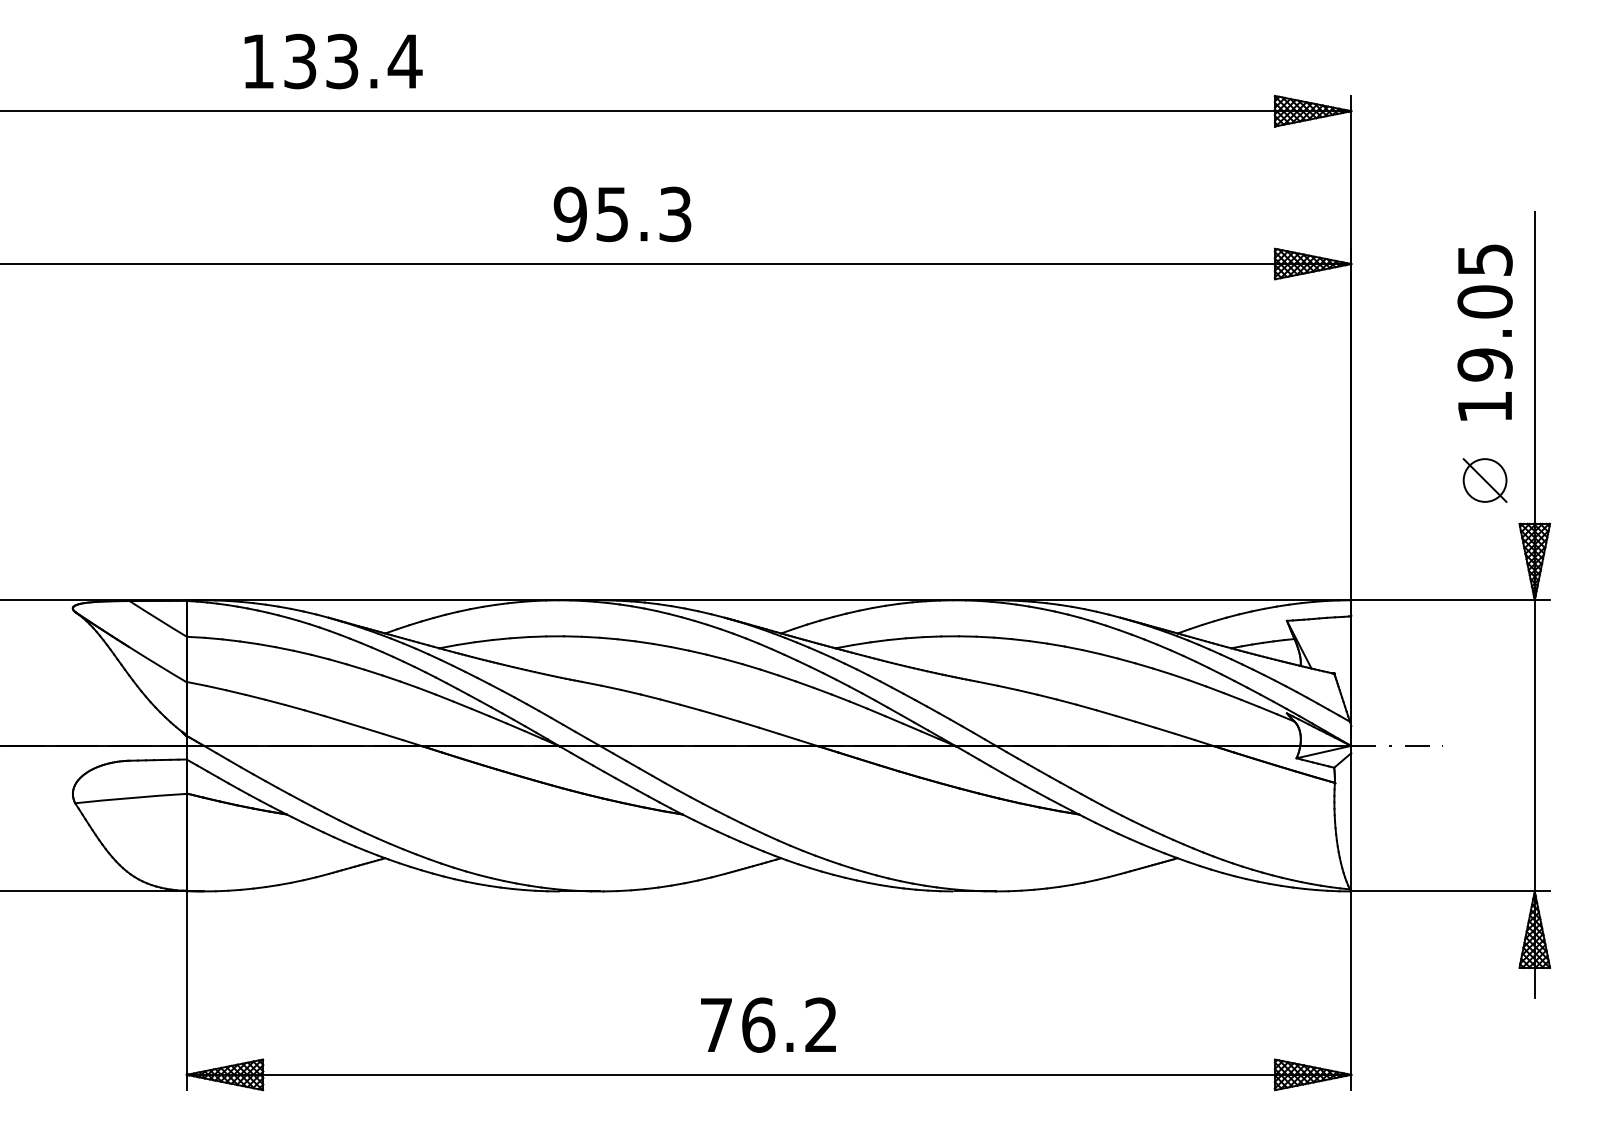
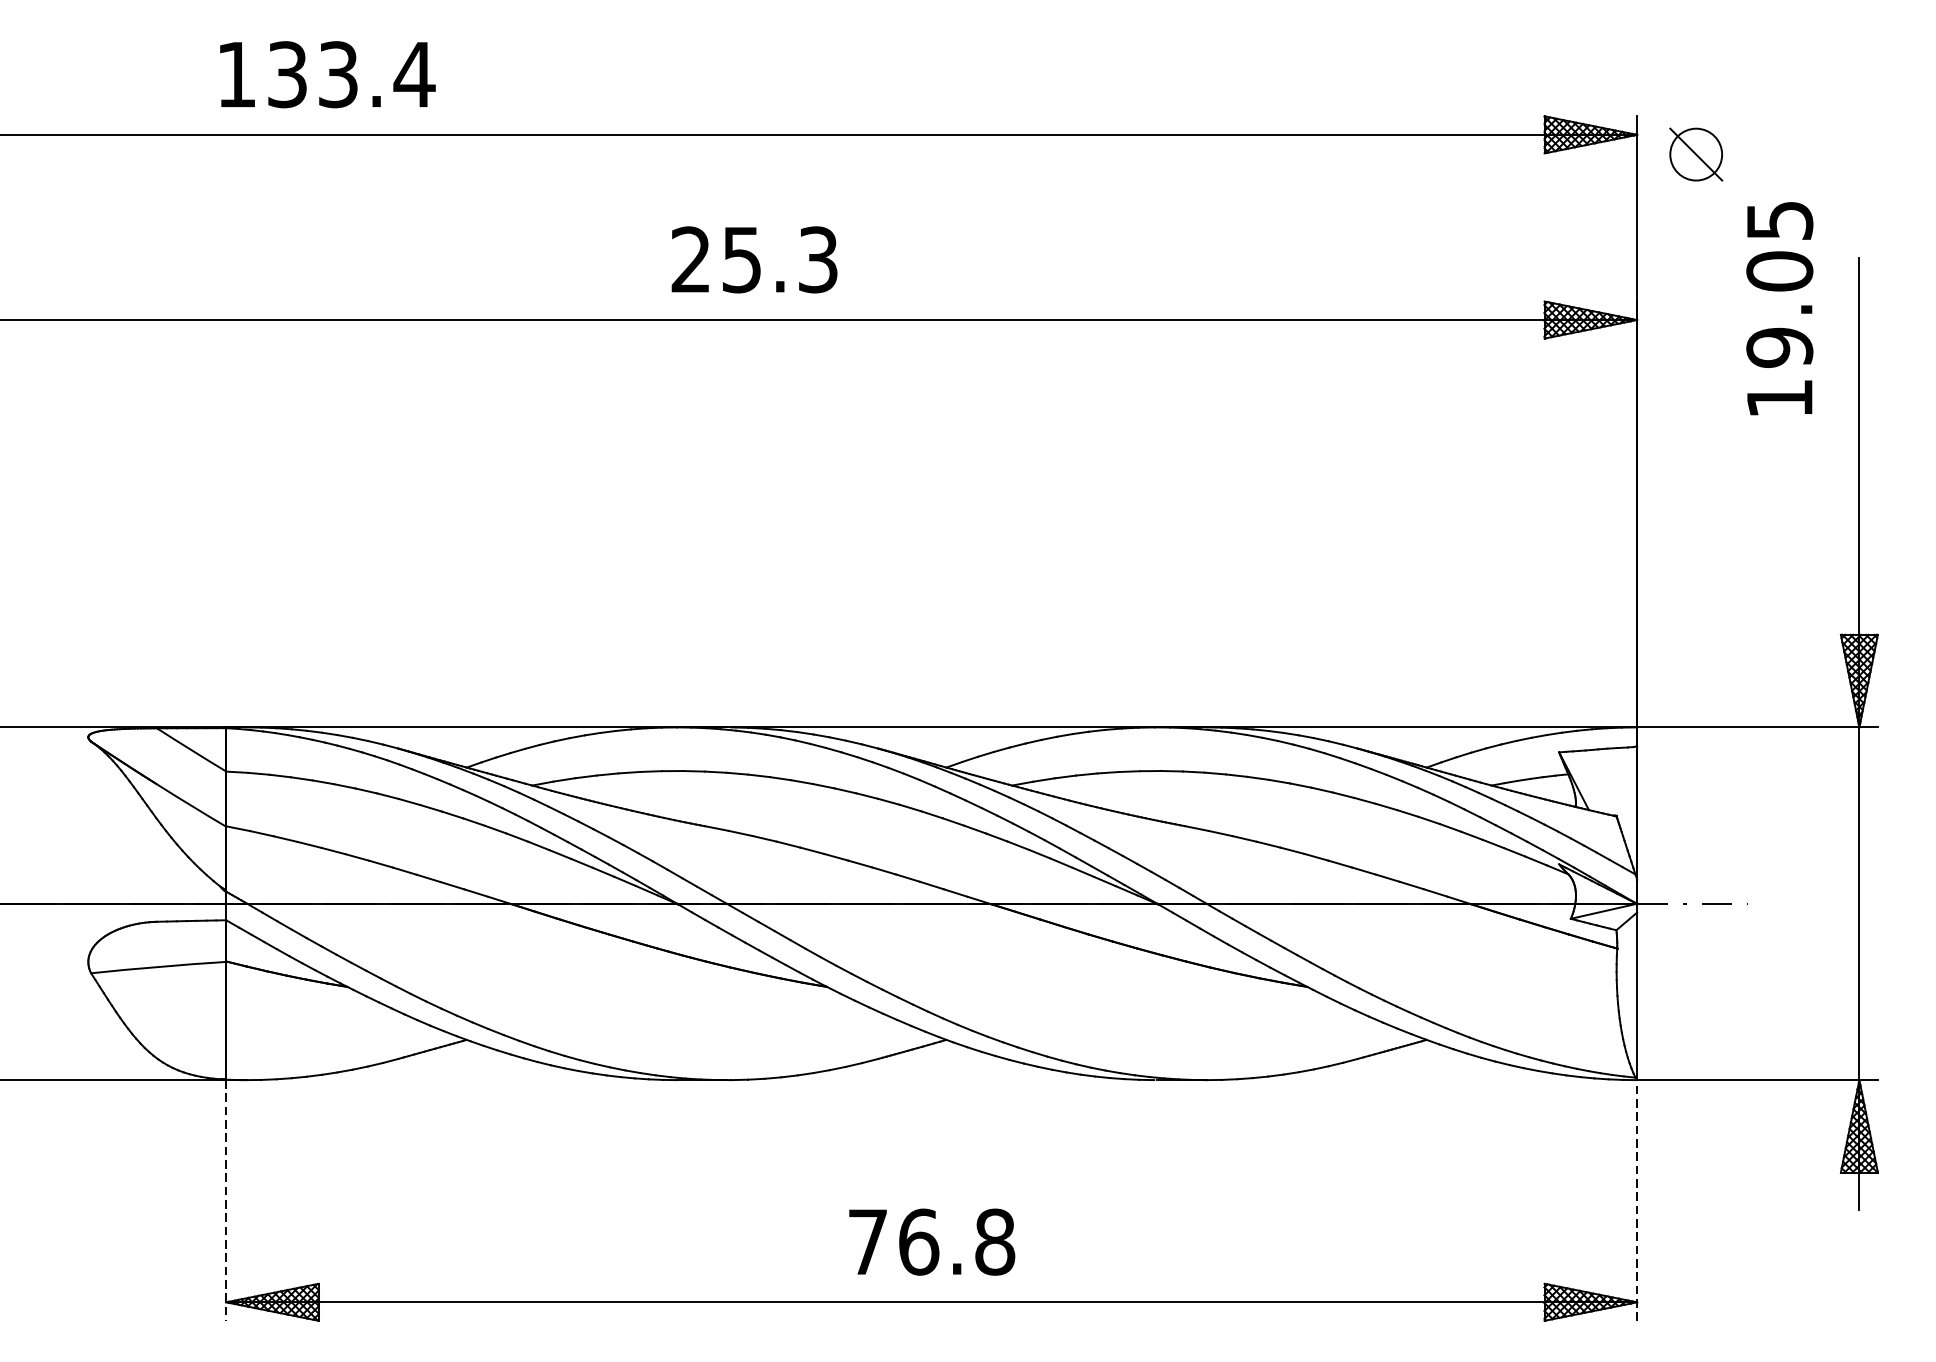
text: (333, 61) -> (327, 74), moved
text: (569, 214) -> (689, 260), 95.3 -> 25.3
text: (1484, 332) -> (1779, 308), moved
part: (1484, 480) -> (1695, 154), moved
line: (1351, 990) -> (1637, 1200), solid -> dashed
line: (186, 991) -> (225, 1201), solid -> dashed
text: (821, 1024) -> (995, 1241), 76.2 -> 76.8

